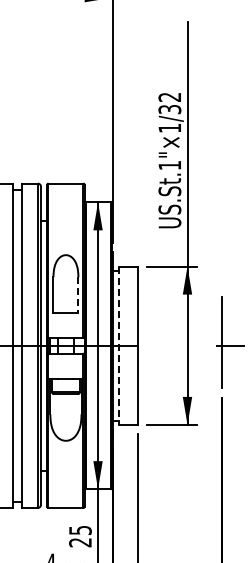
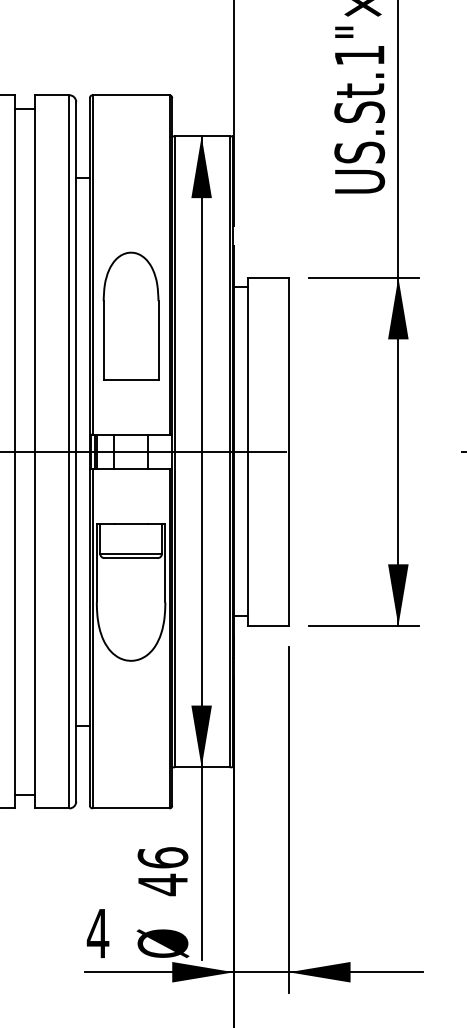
line: (78, 295) -> (158, 341), dashed -> solid
line: (118, 346) -> (246, 453), dashed -> solid
text: (80, 536) -> (163, 871), 25 -> 46

